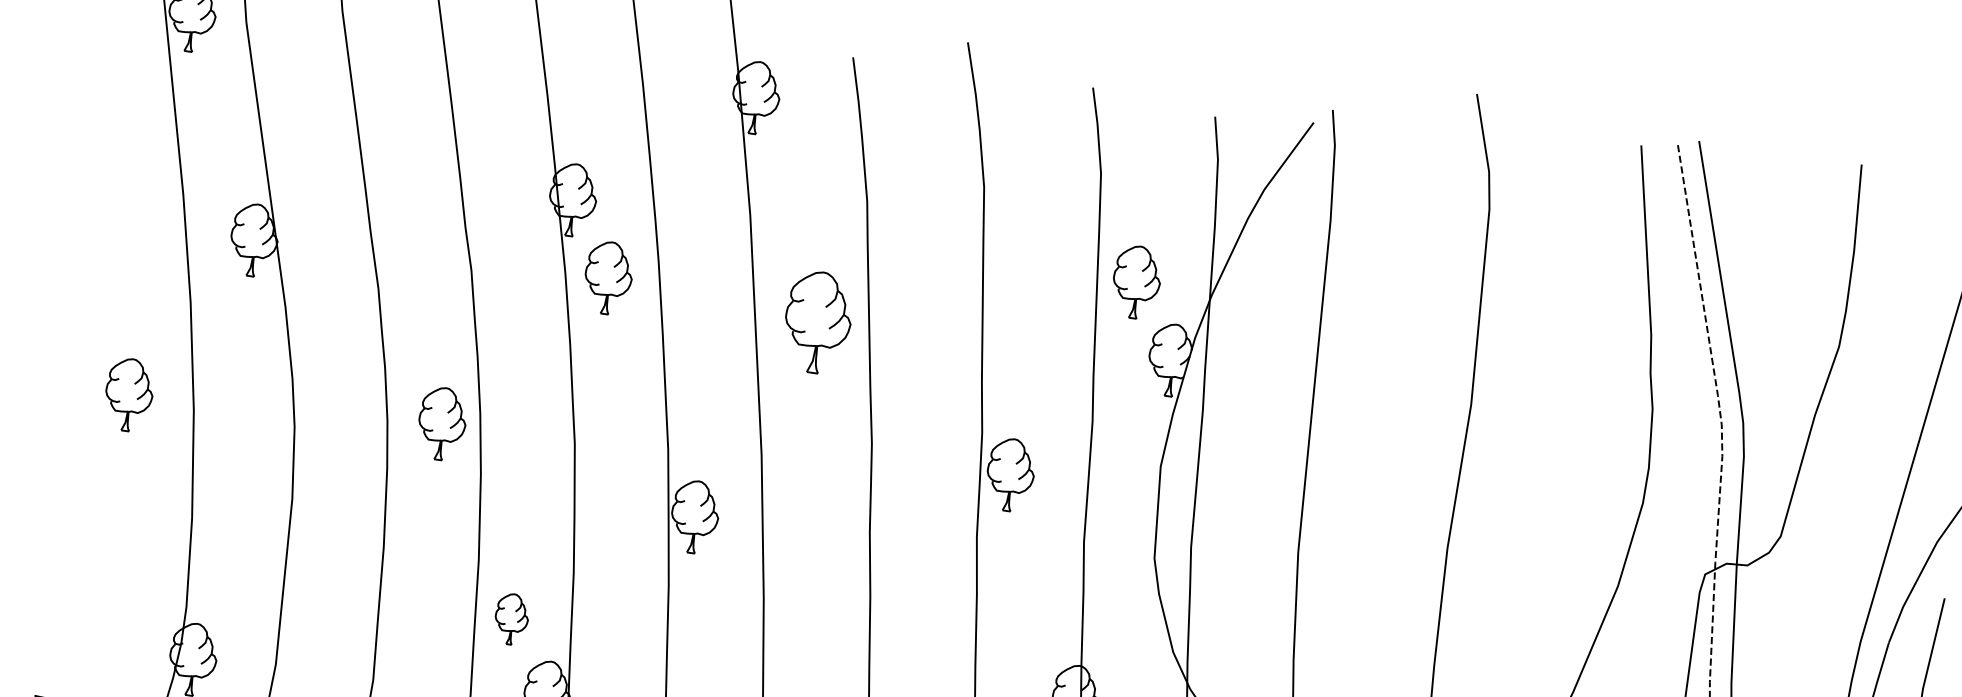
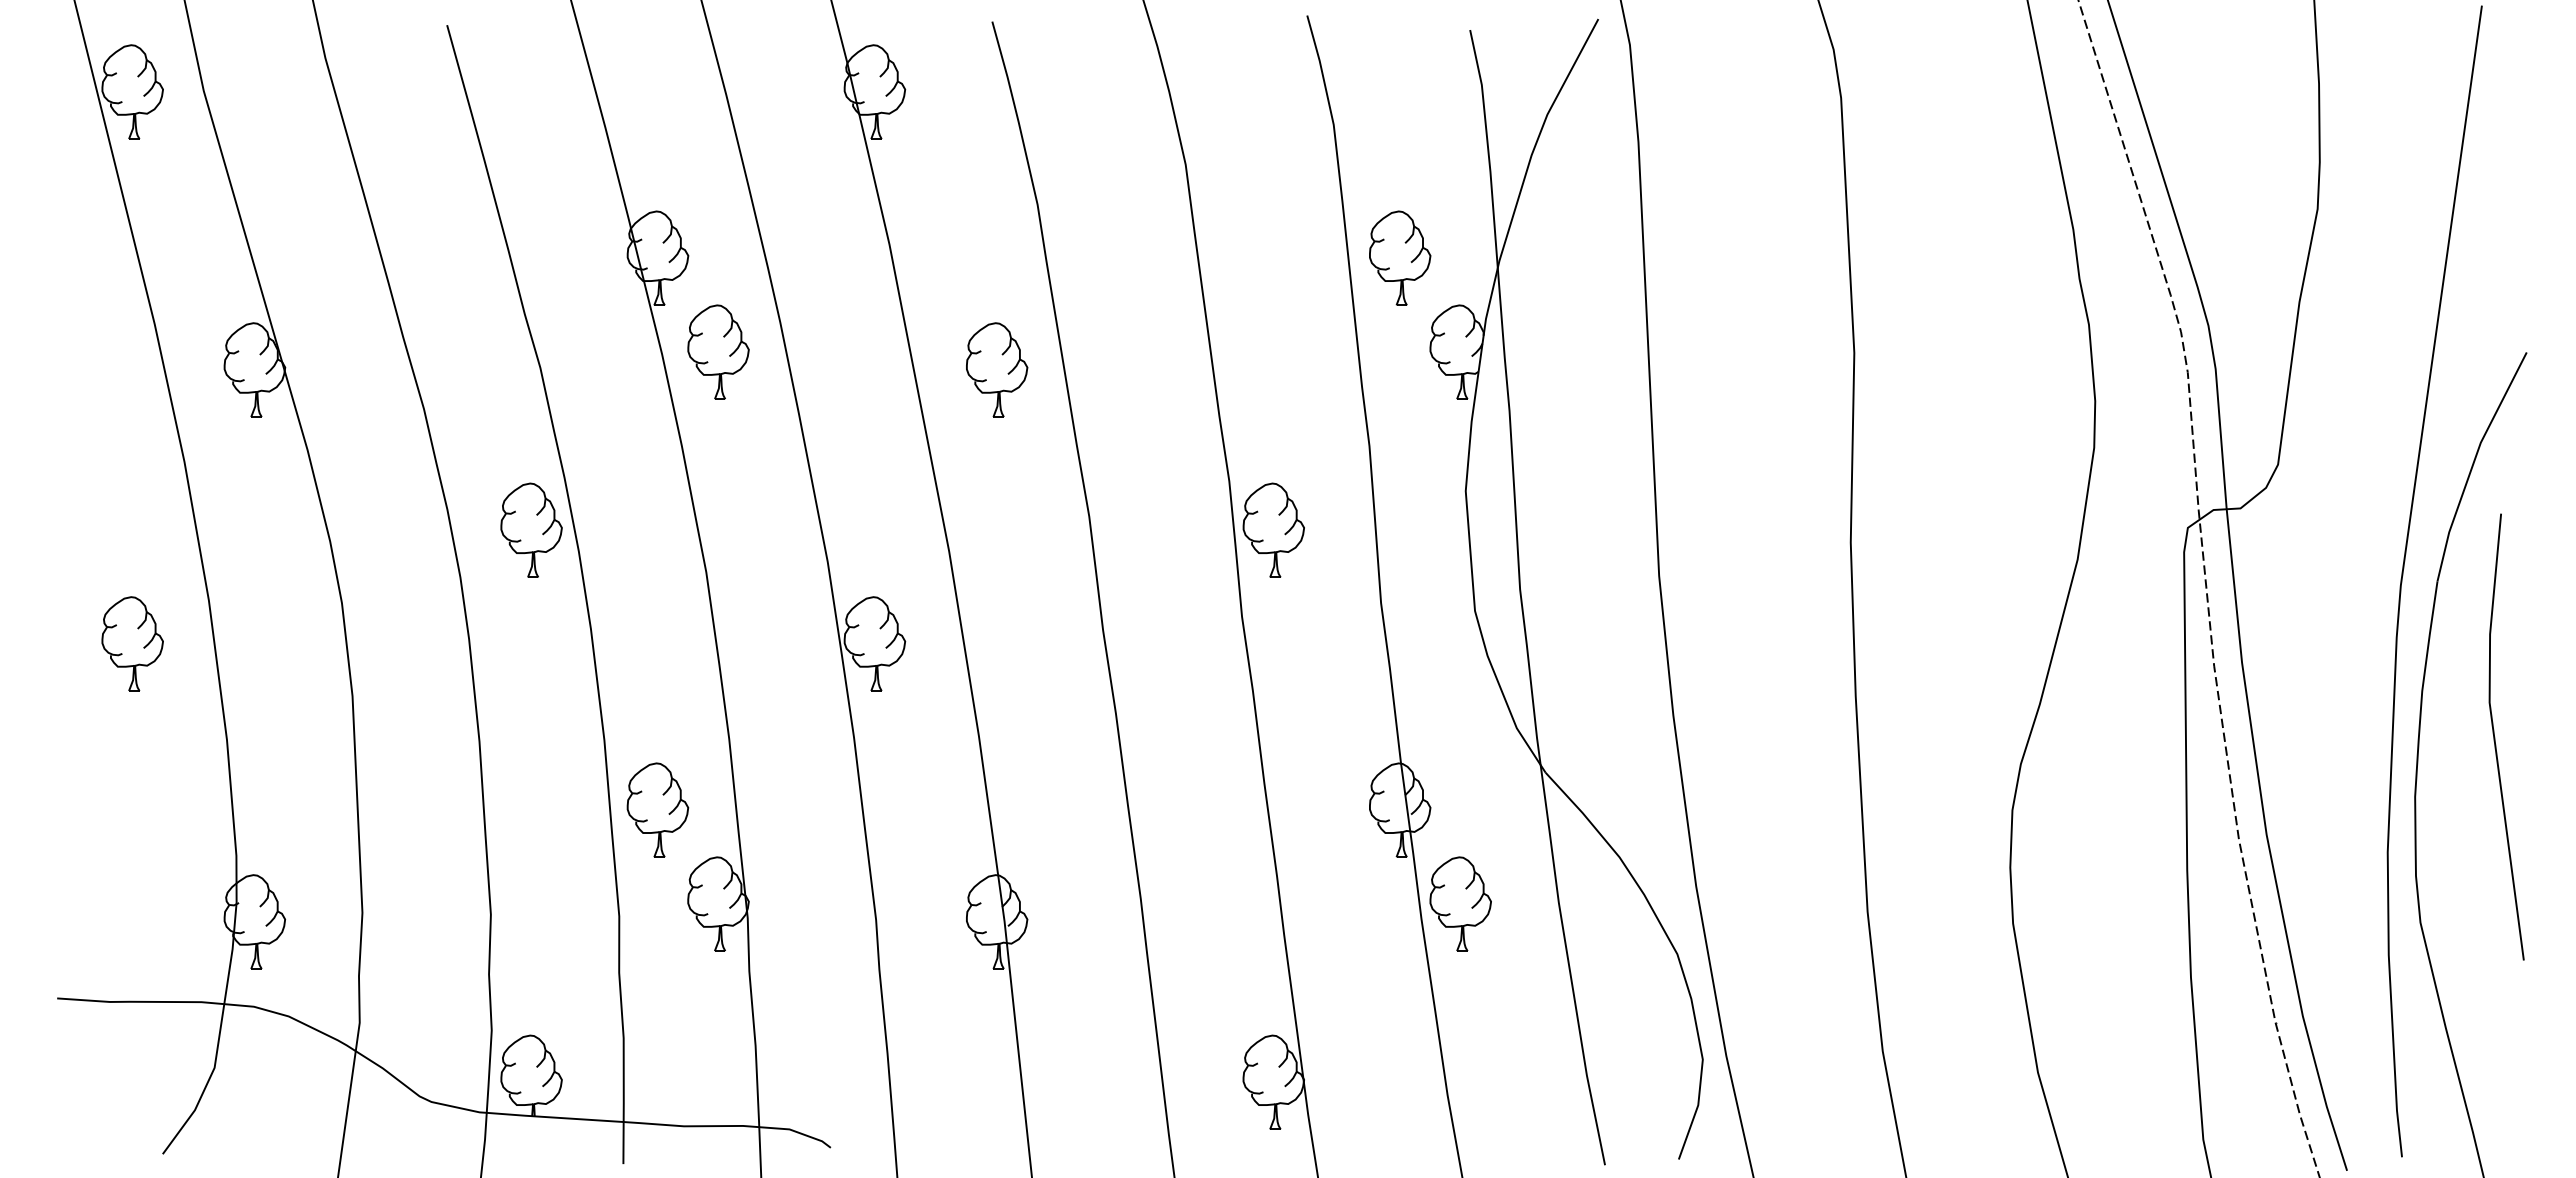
part: (818, 322) -> (997, 369), size x0.71
part: (129, 394) -> (132, 643), moved
part: (442, 423) -> (531, 529), moved
part: (511, 618) -> (657, 809), size x1.43

